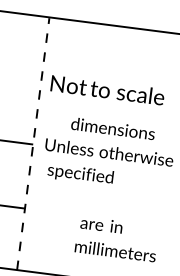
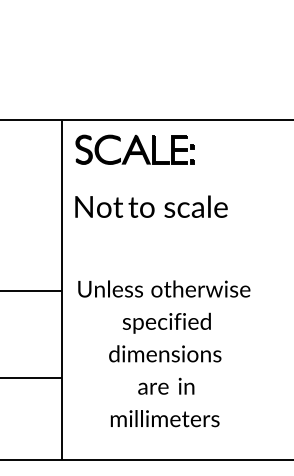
part: (100, 46) -> (134, 149), added
text: (113, 128) -> (165, 353), moved
line: (32, 143) -> (61, 290), dashed -> solid
text: (80, 174) -> (166, 322), moved
text: (115, 250) -> (164, 418), moved

